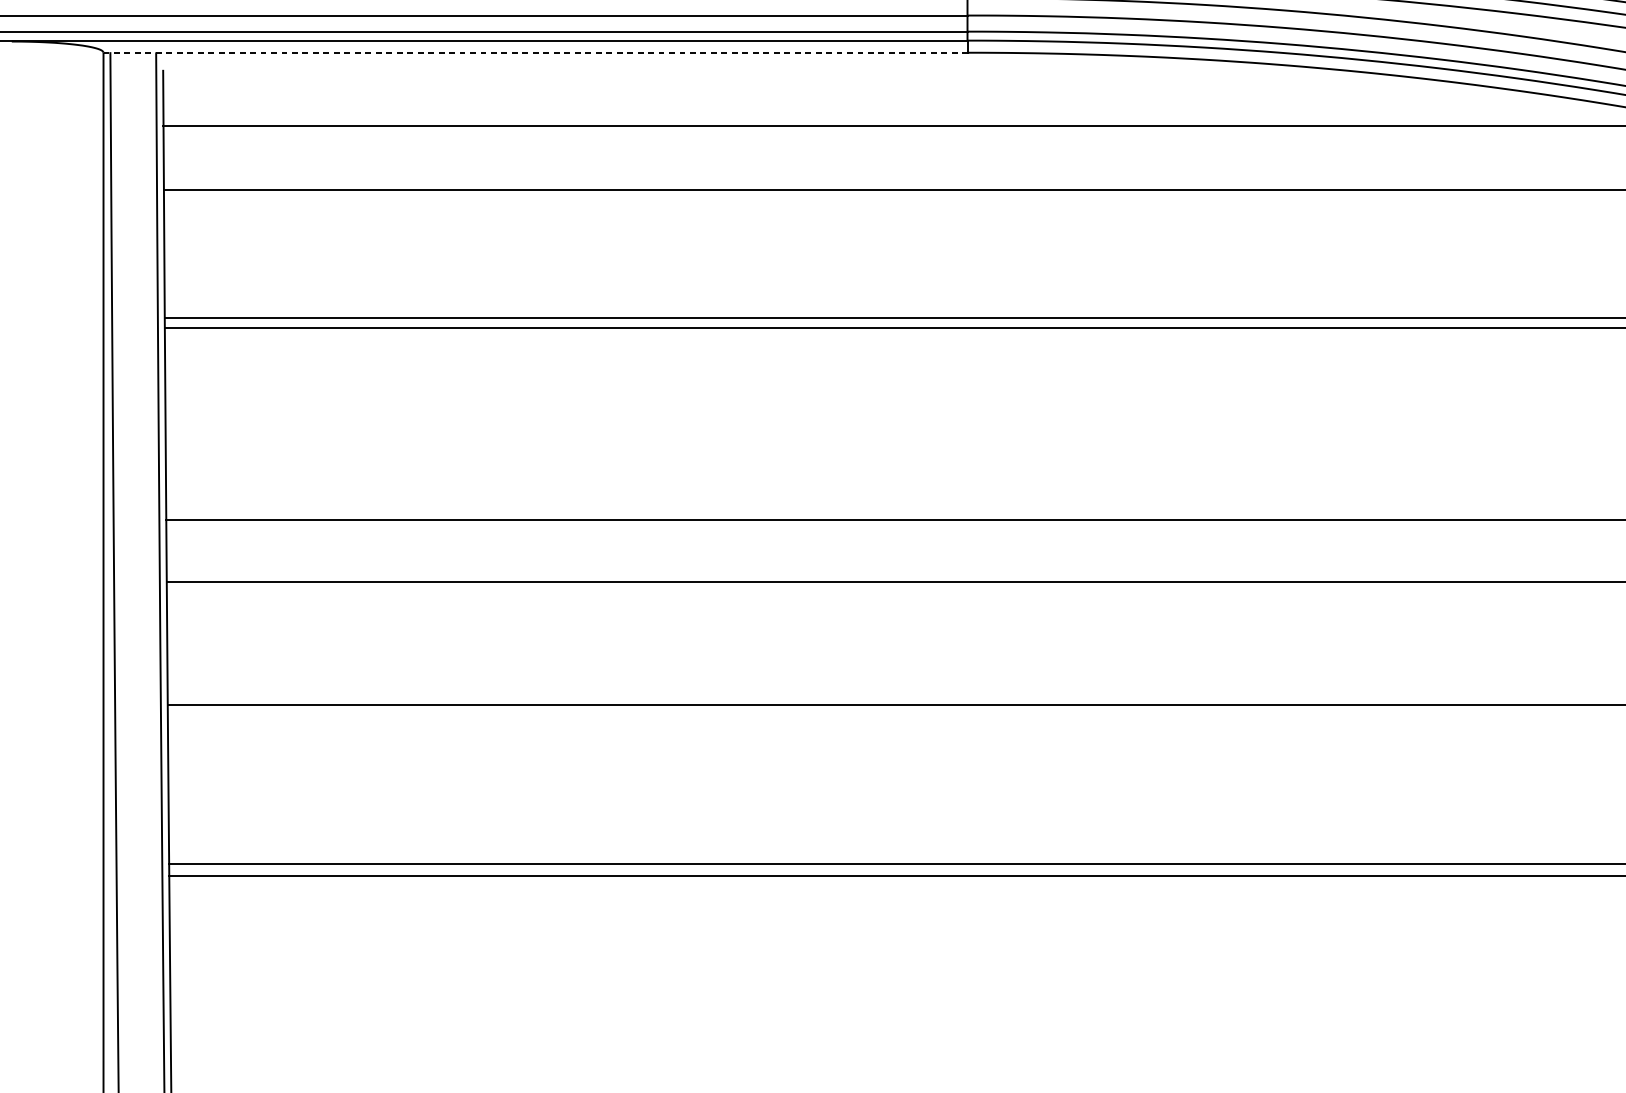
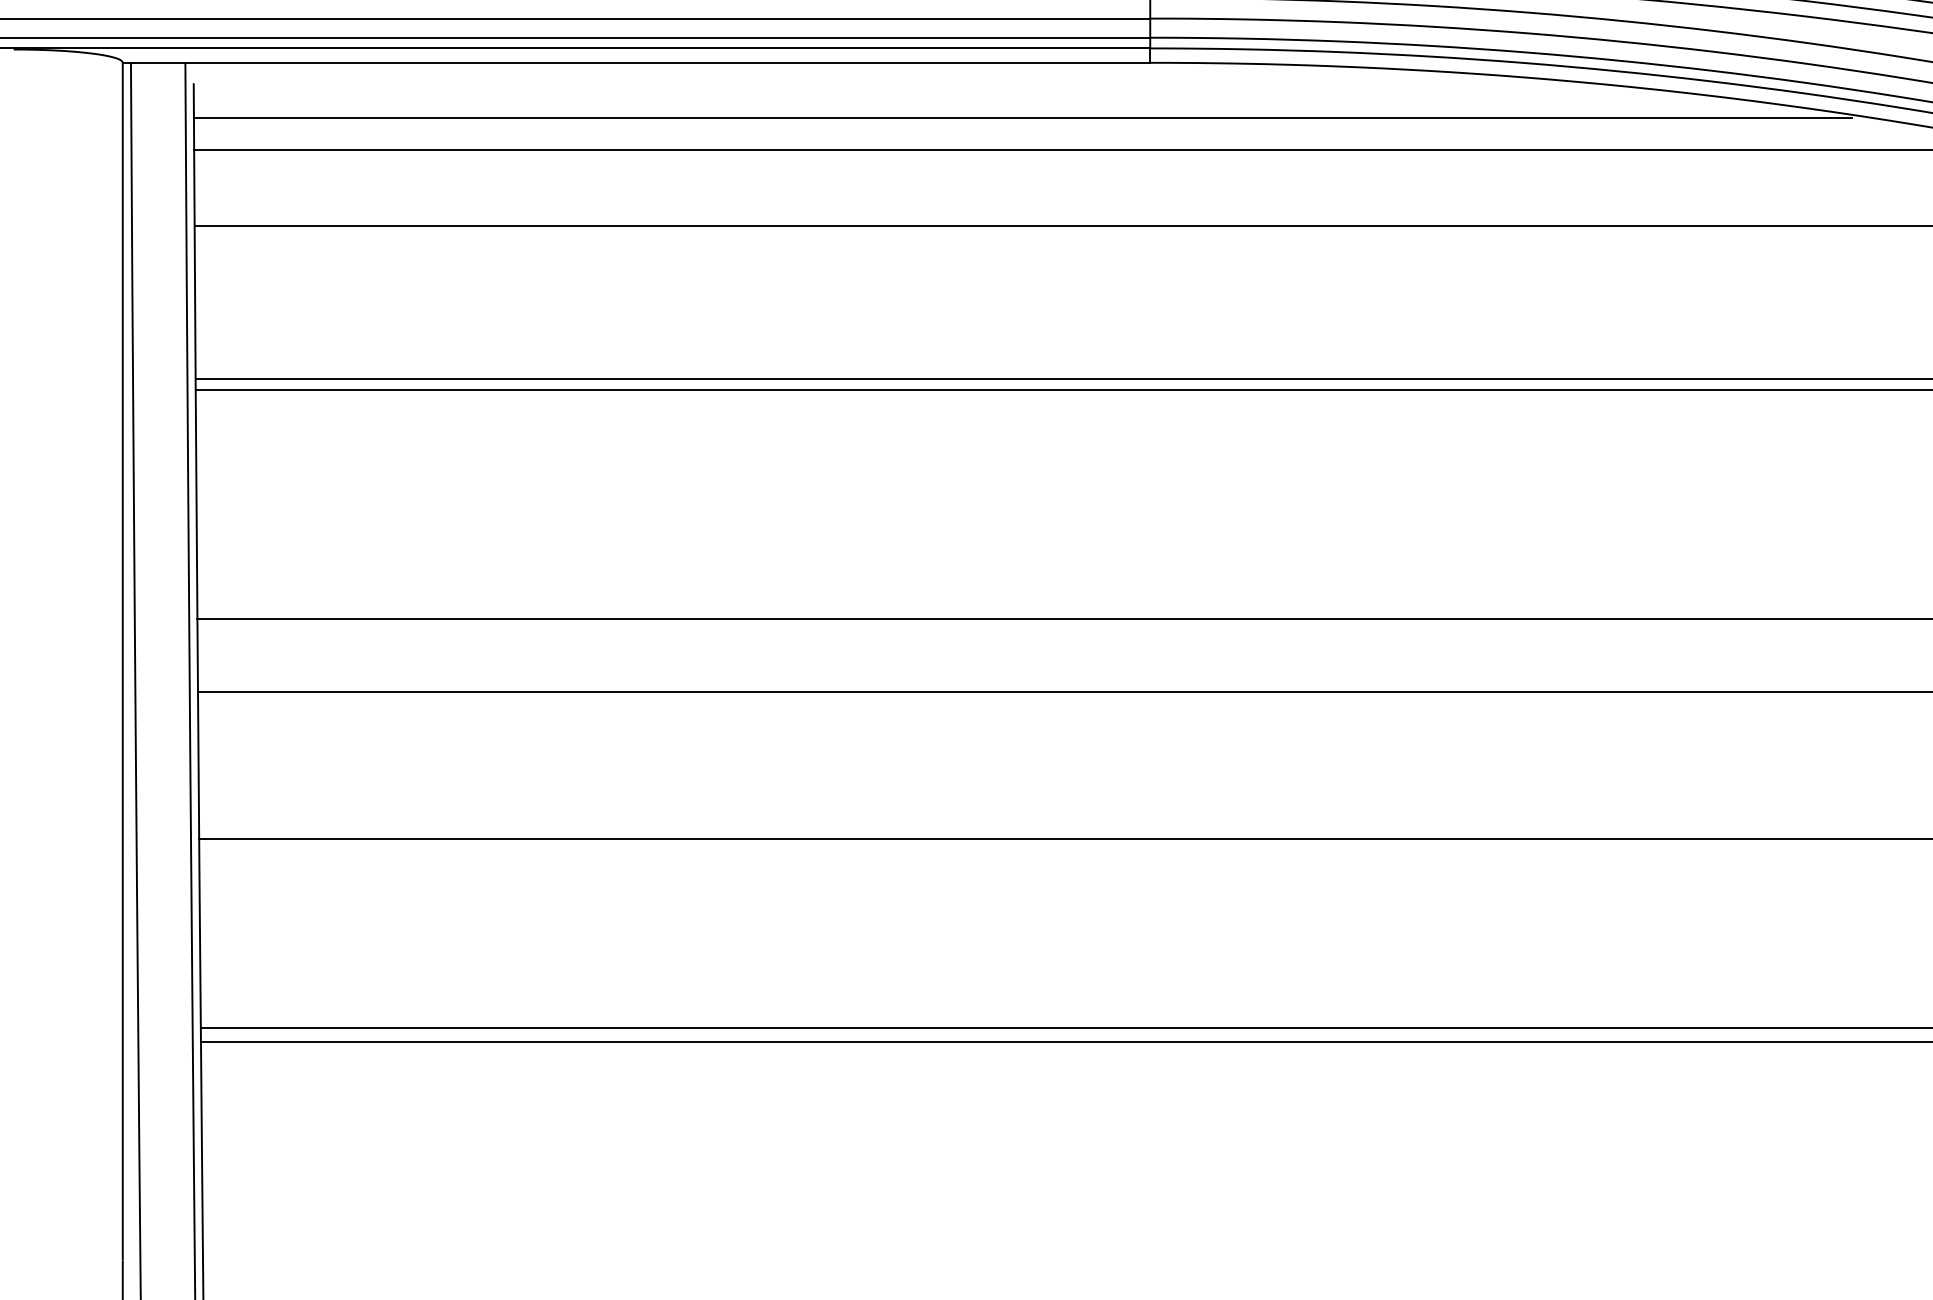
line: (535, 52) -> (636, 62), dashed -> solid
line: (860, 99) -> (1022, 118), added

